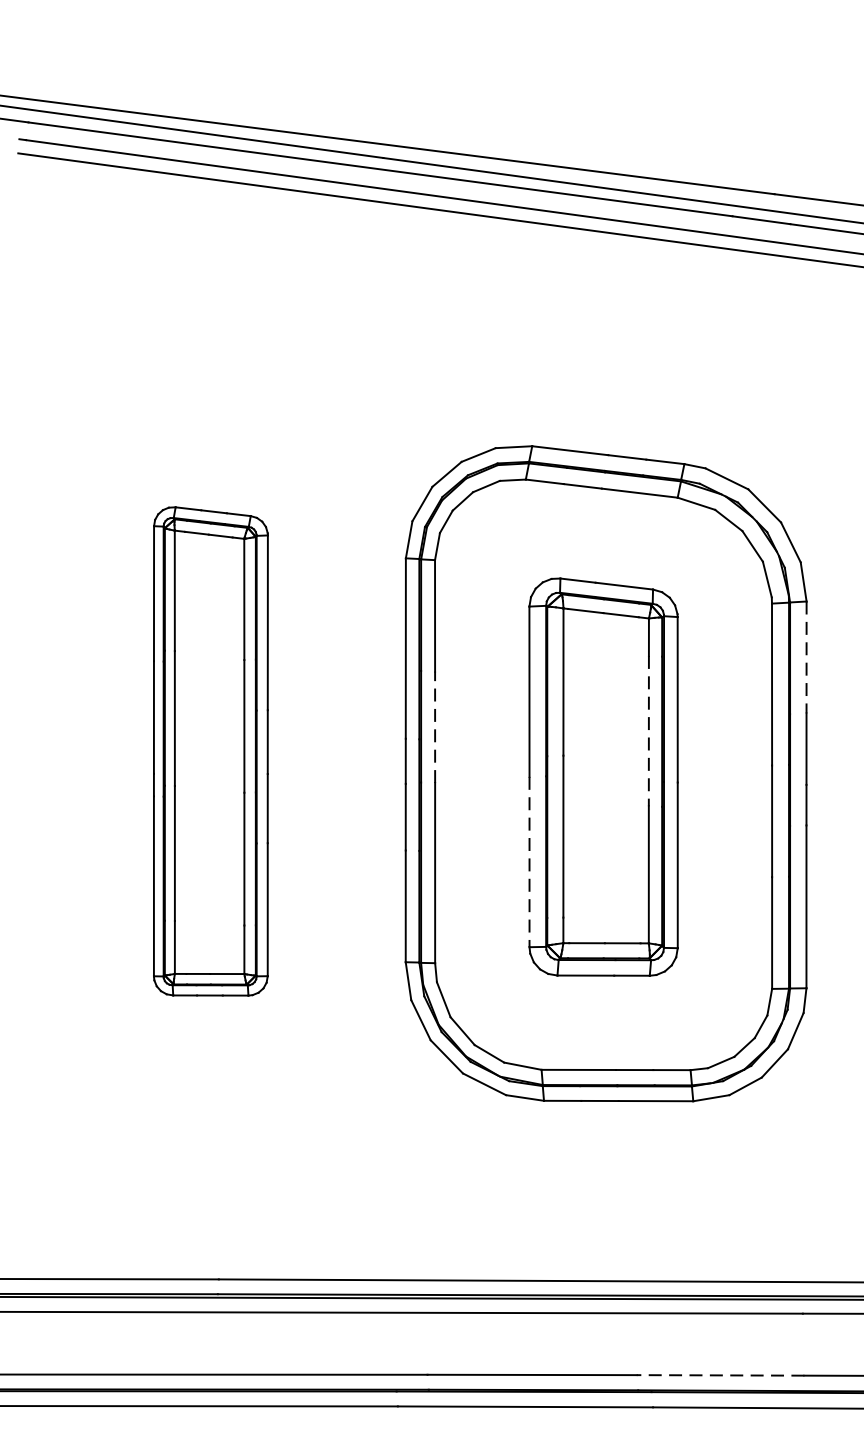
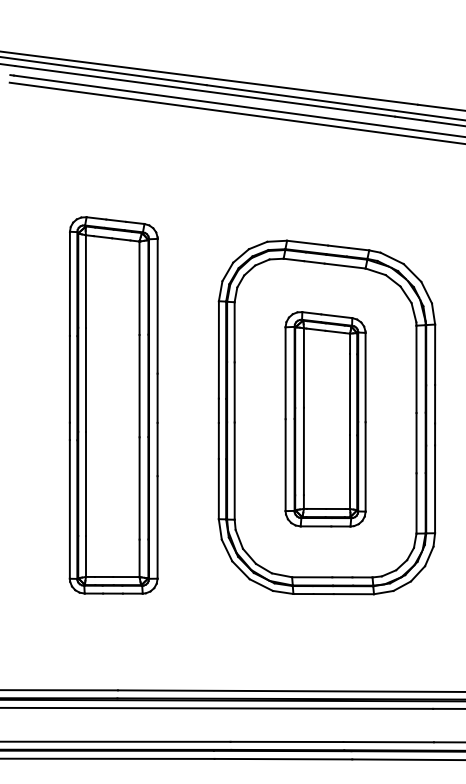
line: (807, 658) -> (435, 355), dashed -> solid
line: (434, 725) -> (234, 391), dashed -> solid
line: (649, 731) -> (350, 394), dashed -> solid
part: (210, 751) -> (113, 405), size x1.43
line: (529, 862) -> (285, 465), dashed -> solid
line: (720, 1376) -> (388, 742), dashed -> solid

